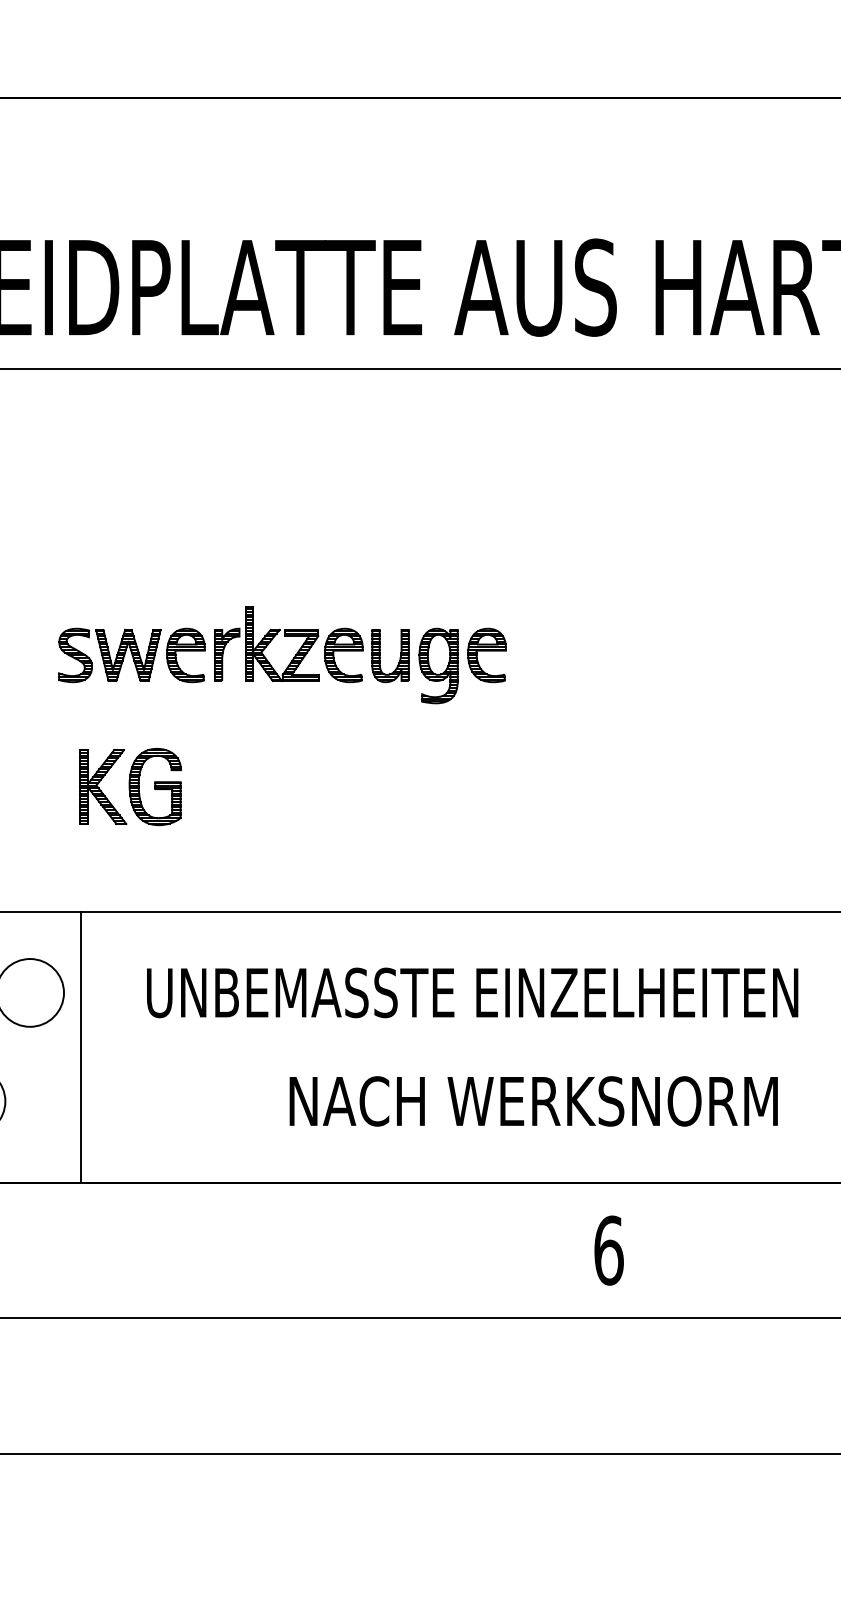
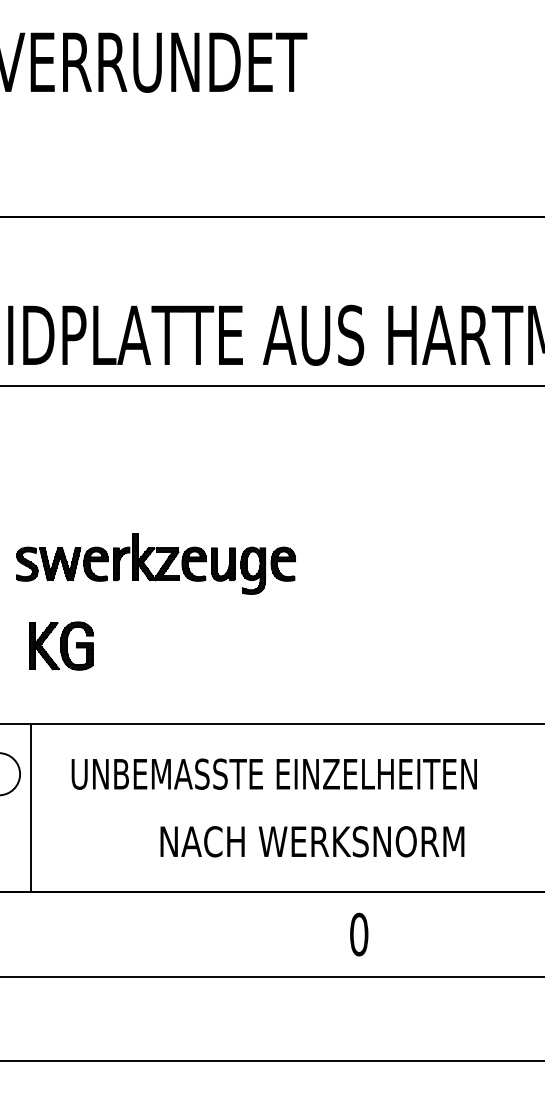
text: (609, 1250) -> (359, 934), 6 -> 0

